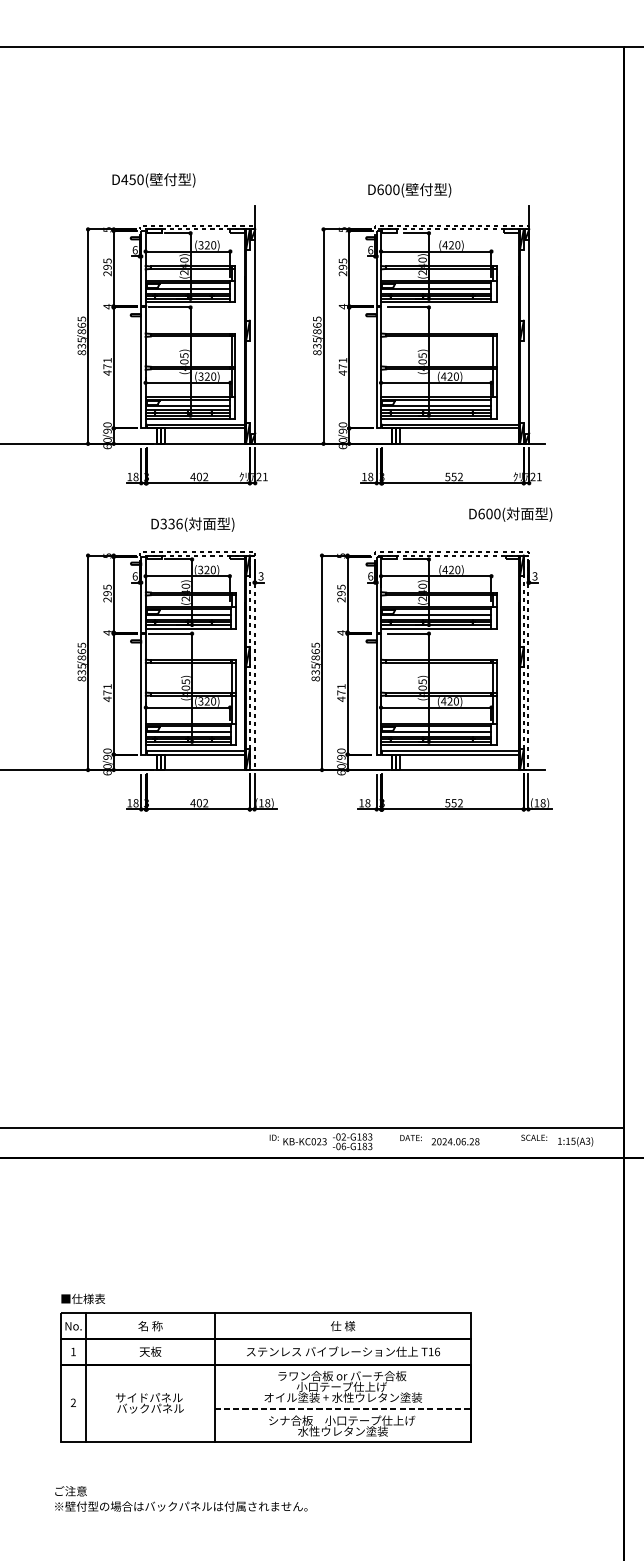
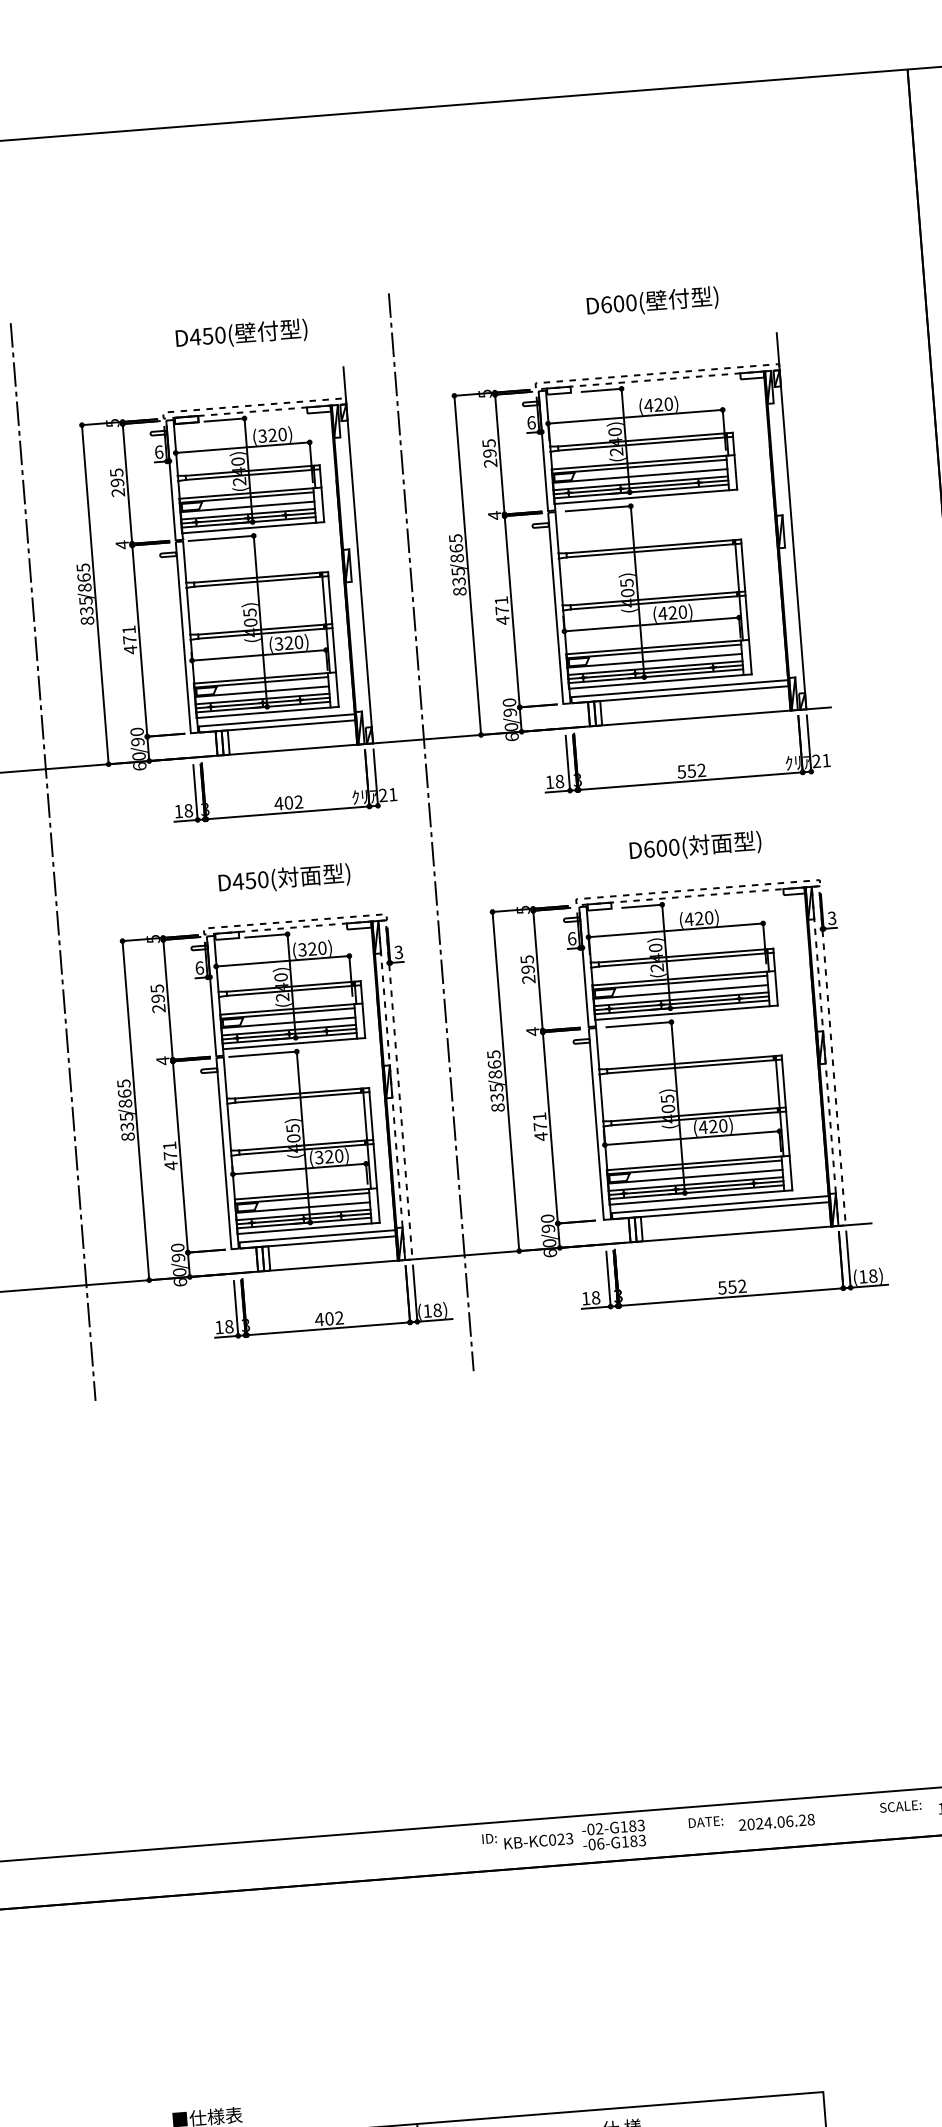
text: (153, 180) -> (241, 334), moved
text: (409, 190) -> (652, 302), moved
line: (48, 502) -> (53, 861), added
line: (287, 502) -> (431, 832), added
text: (510, 514) -> (695, 846), moved
text: (171, 523) -> (250, 879), D336( -> D450(

